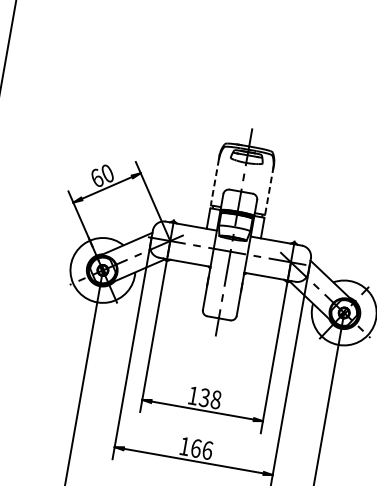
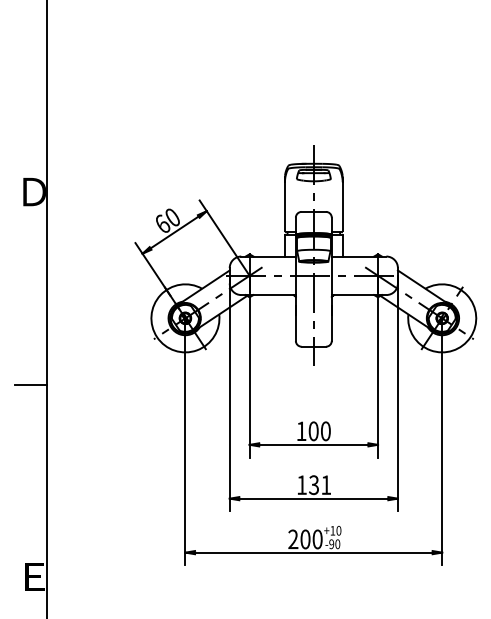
line: (214, 182) -> (284, 207), dashed -> solid
line: (269, 191) -> (342, 206), dashed -> solid
text: (210, 398) -> (319, 431), 138 -> 100
text: (202, 449) -> (320, 485), 166 -> 131

